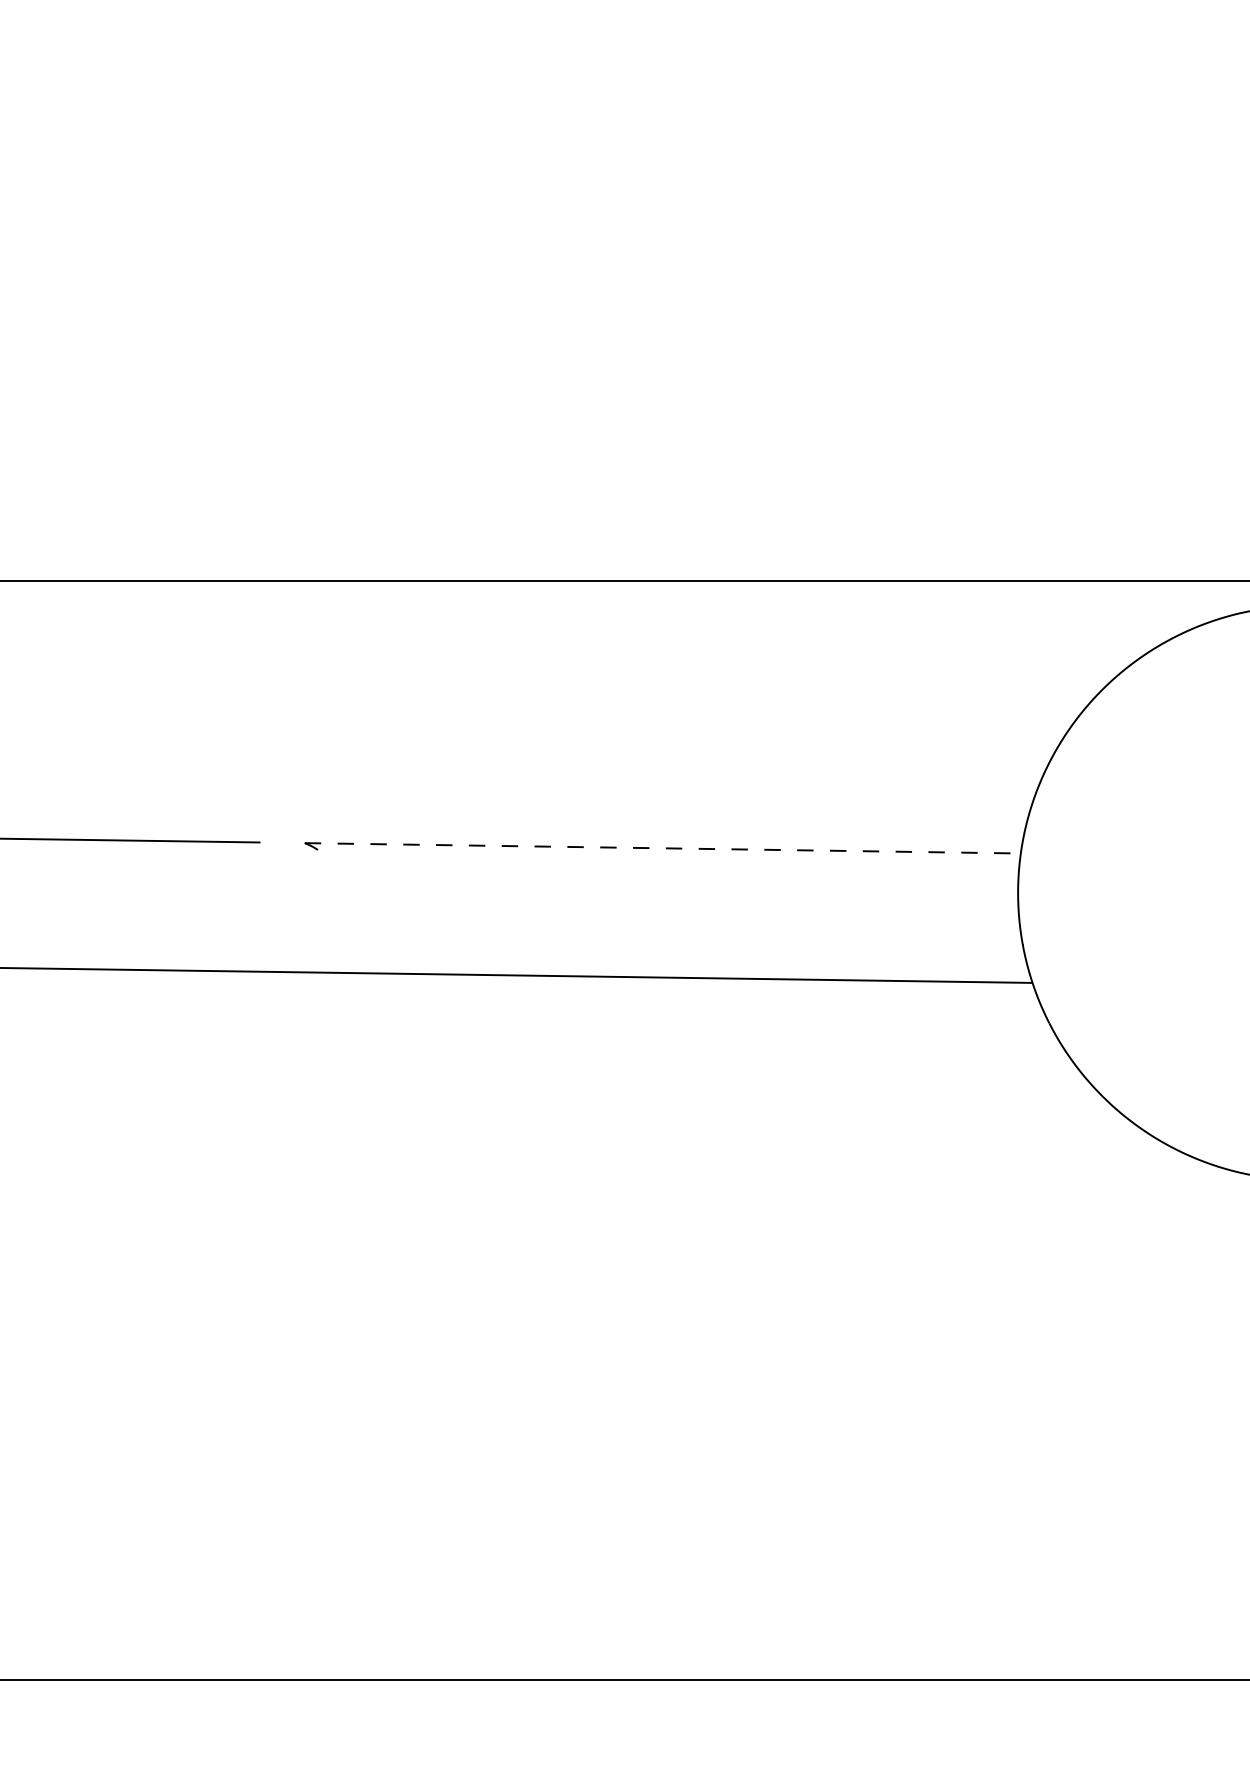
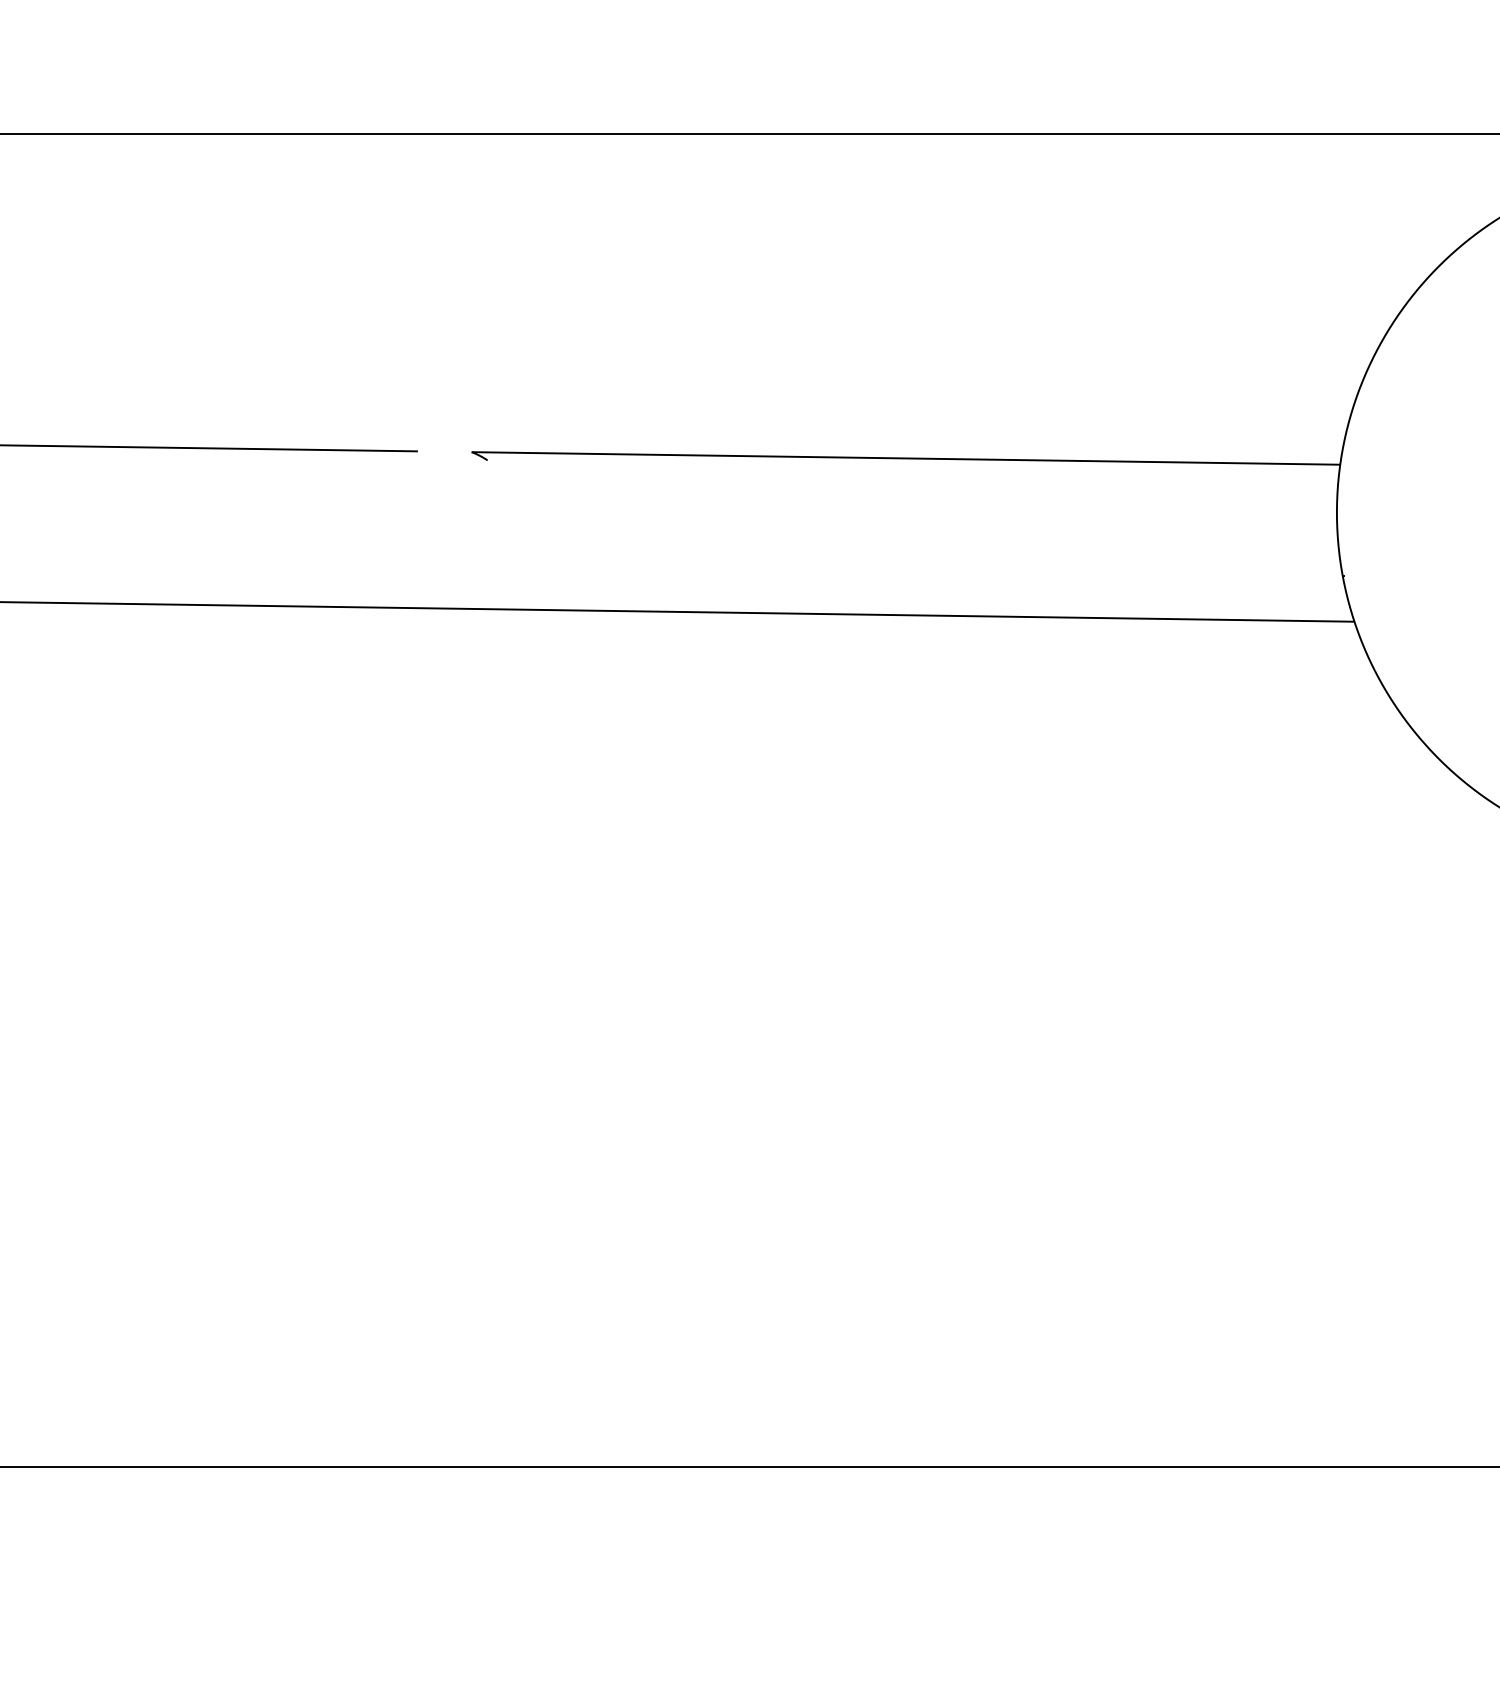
line: (663, 848) -> (906, 458), dashed -> solid

